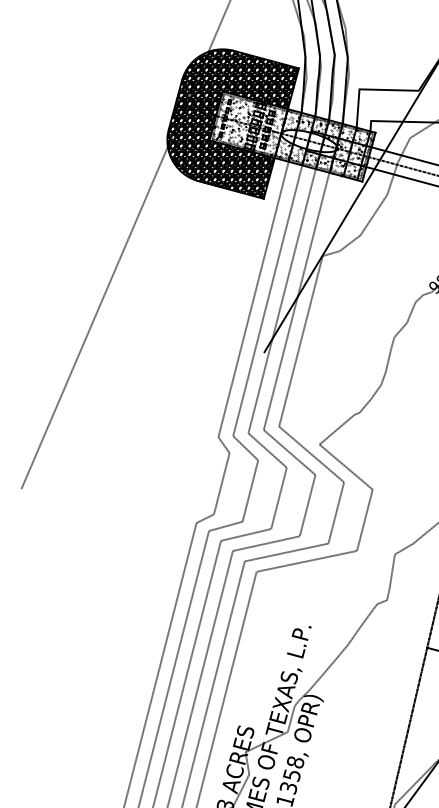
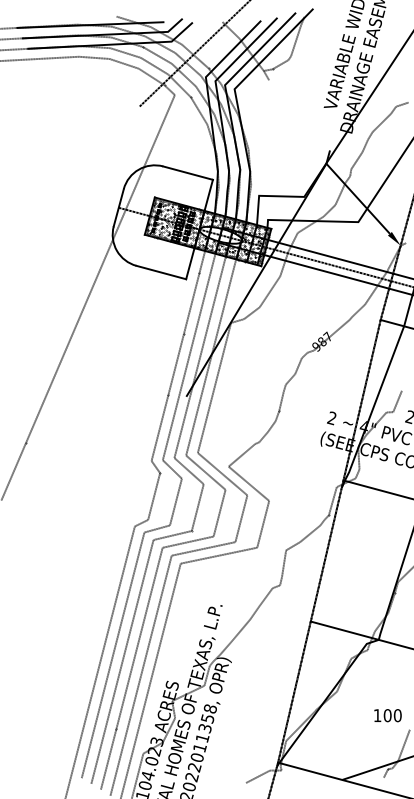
hatch: (232, 124) -> (162, 222), removed

